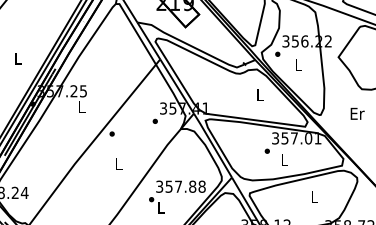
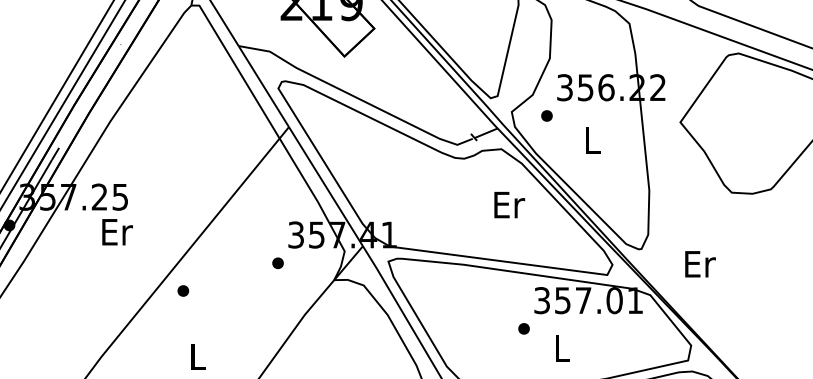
text: (260, 94) -> (509, 204), L -> Er
text: (82, 107) -> (118, 232), L -> Er
text: (357, 113) -> (700, 263), moved

